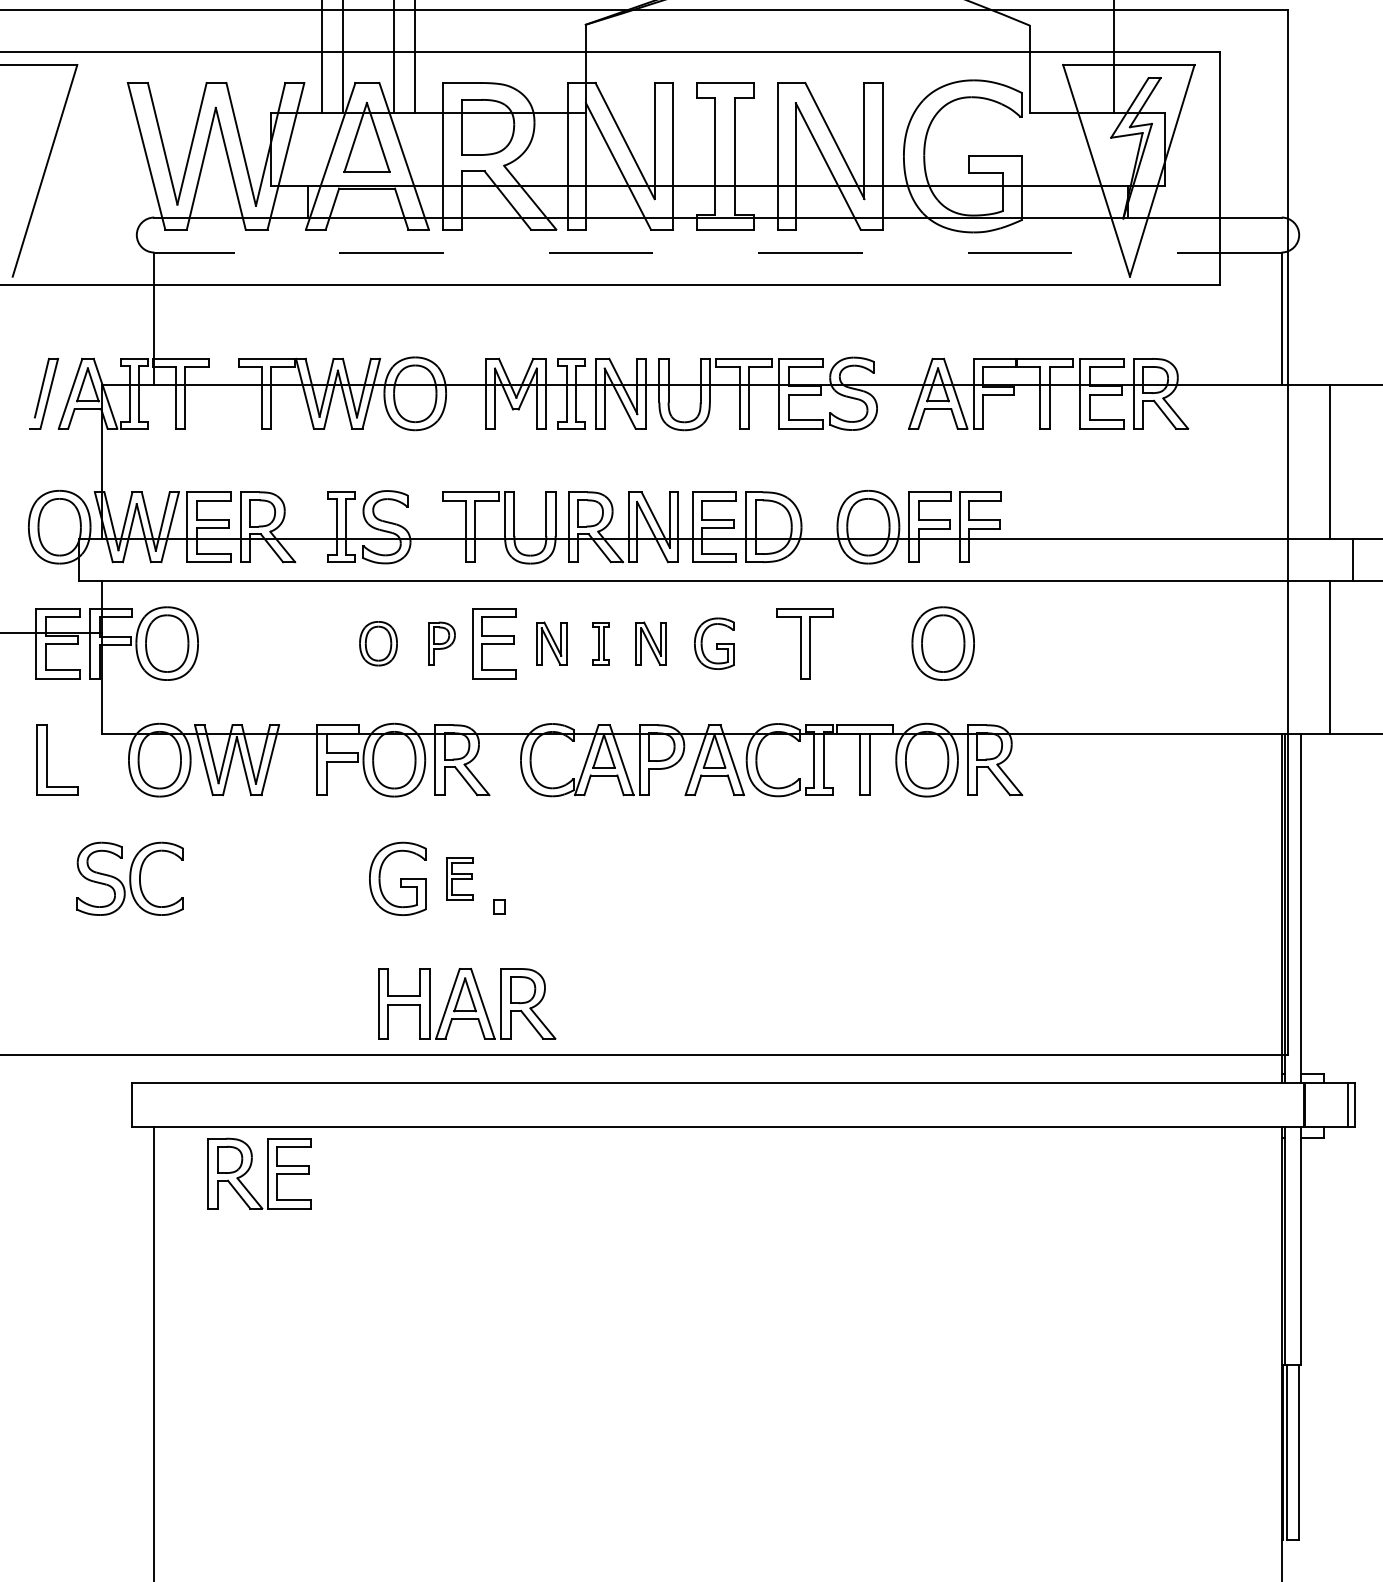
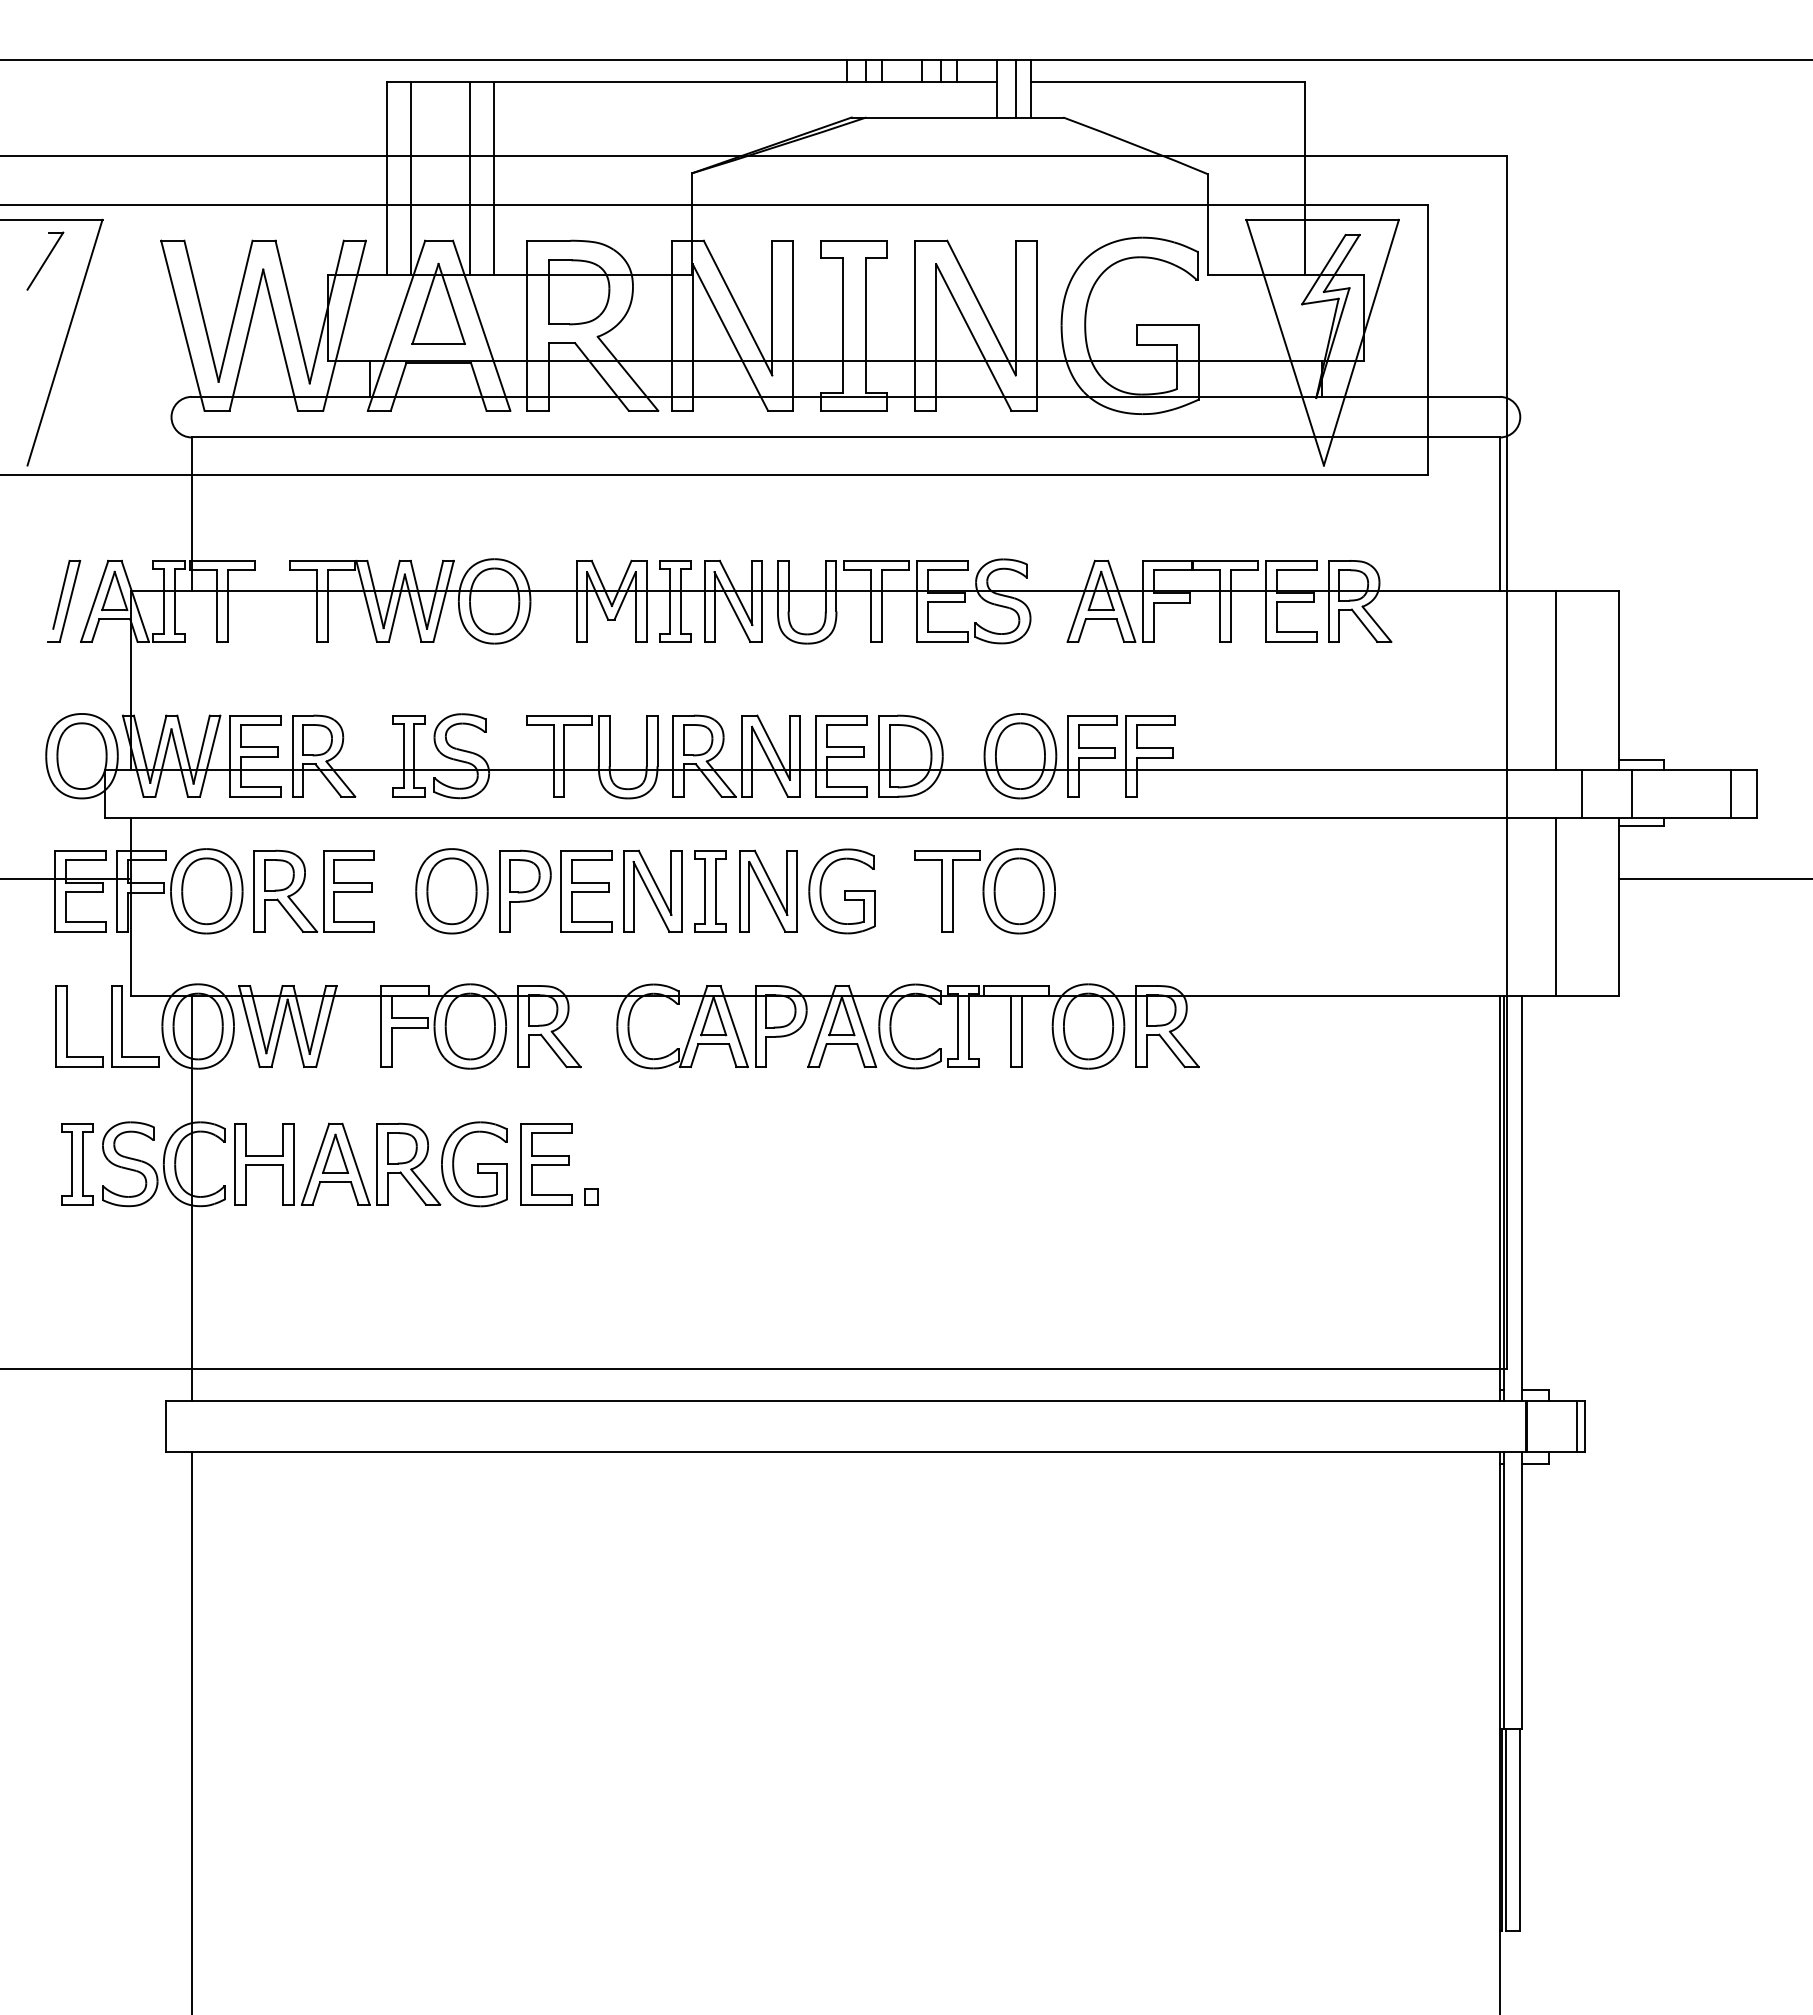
part: (28, 100) -> (45, 260), added
line: (717, 252) -> (845, 437), dashed -> solid
part: (441, 642) -> (525, 890), size x1.67
part: (551, 642) -> (652, 890), size x1.67
part: (651, 642) -> (768, 890), size x1.67
part: (378, 643) -> (451, 891), size x1.67
part: (601, 643) -> (710, 891), size x1.67
part: (714, 643) -> (841, 891), size x1.43
part: (942, 643) -> (1018, 891), moved
part: (94, 760) -> (122, 1026), added
part: (55, 879) -> (77, 1164), added
part: (459, 879) -> (546, 1164), size x1.67
line: (154, 908) -> (191, 1198), added
part: (466, 1003) -> (337, 1163), moved
part: (267, 1172) -> (323, 890), moved

